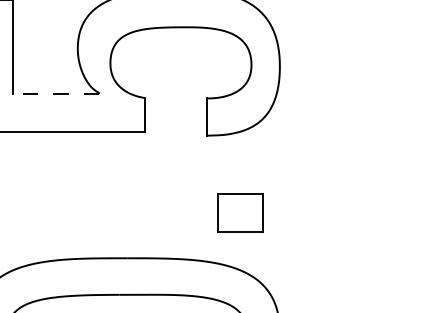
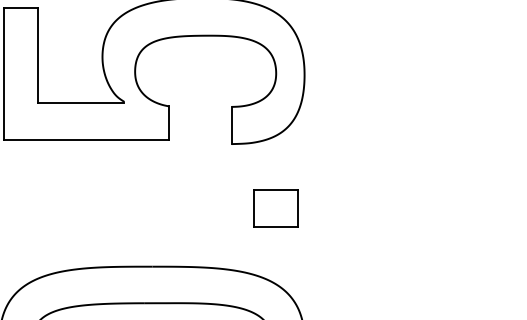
line: (55, 94) -> (80, 102), dashed -> solid
part: (239, 213) -> (275, 208), moved

